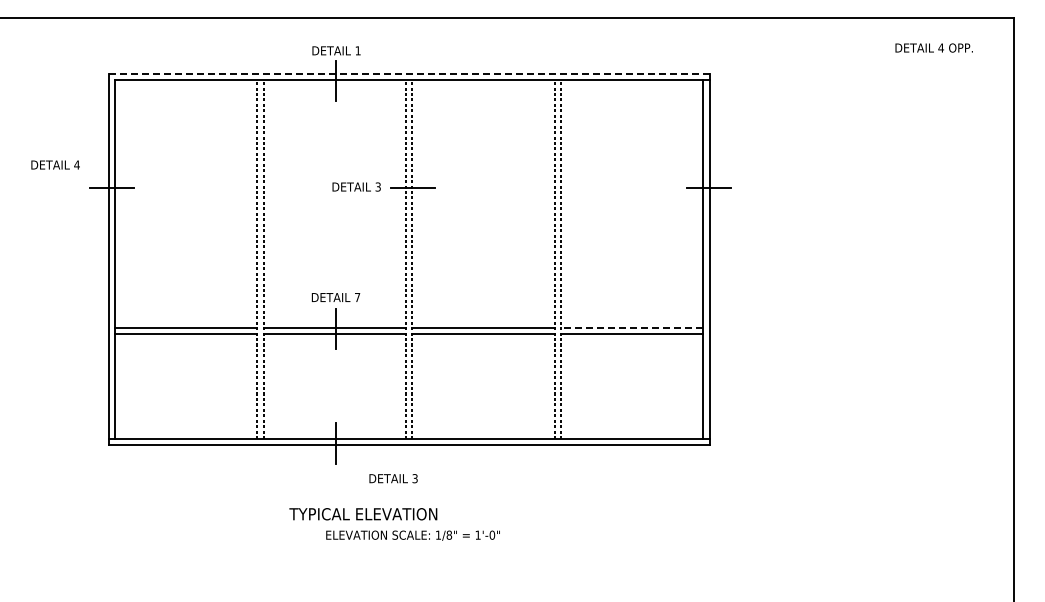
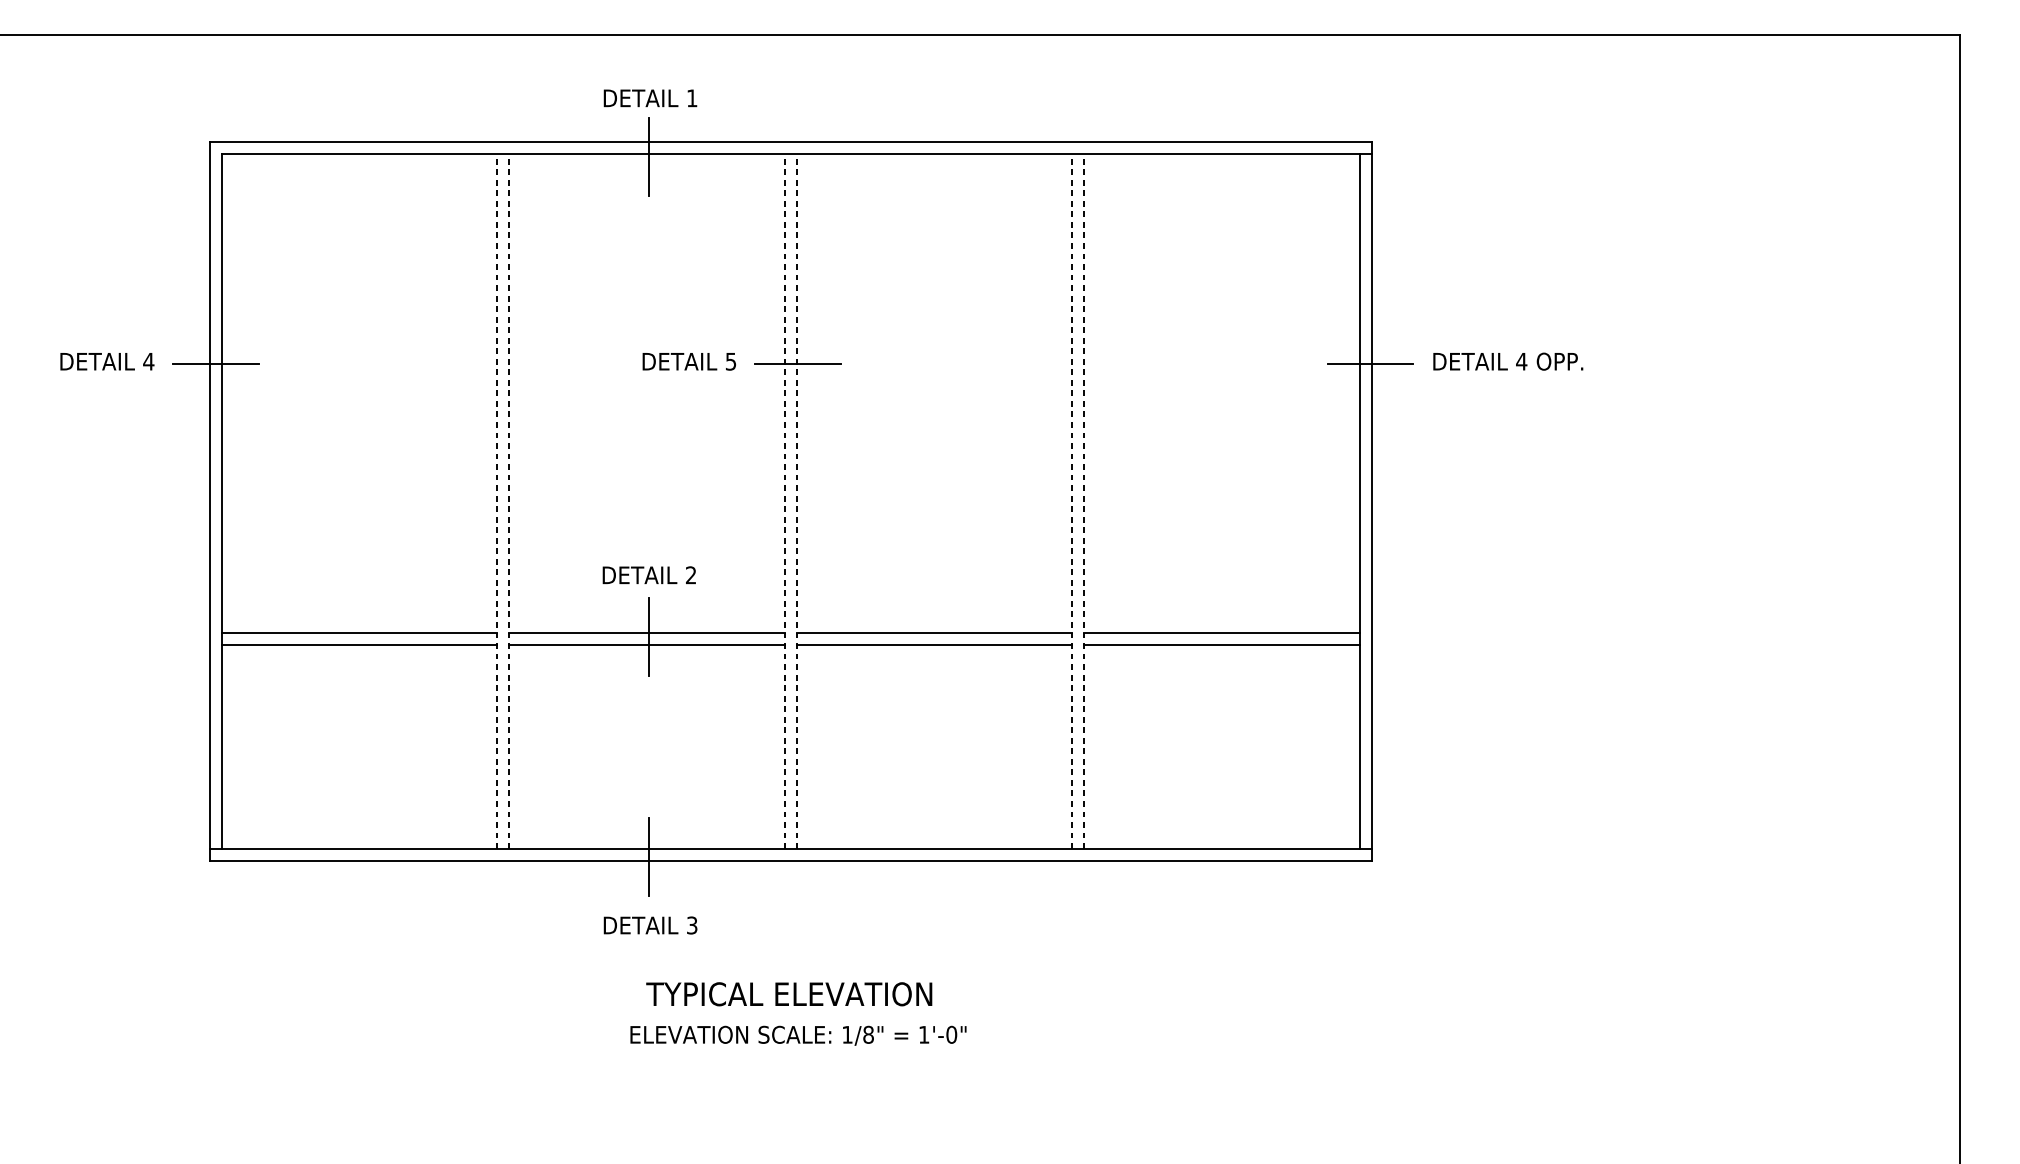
text: (933, 47) -> (1506, 360), moved
line: (409, 73) -> (791, 142), dashed -> solid
text: (55, 164) -> (107, 360), moved
text: (378, 186) -> (731, 360), 3 -> 5
text: (357, 296) -> (690, 573), 7 -> 2
line: (631, 327) -> (1220, 633), dashed -> solid
text: (393, 478) -> (650, 925), moved
text: (363, 514) -> (789, 994), moved

